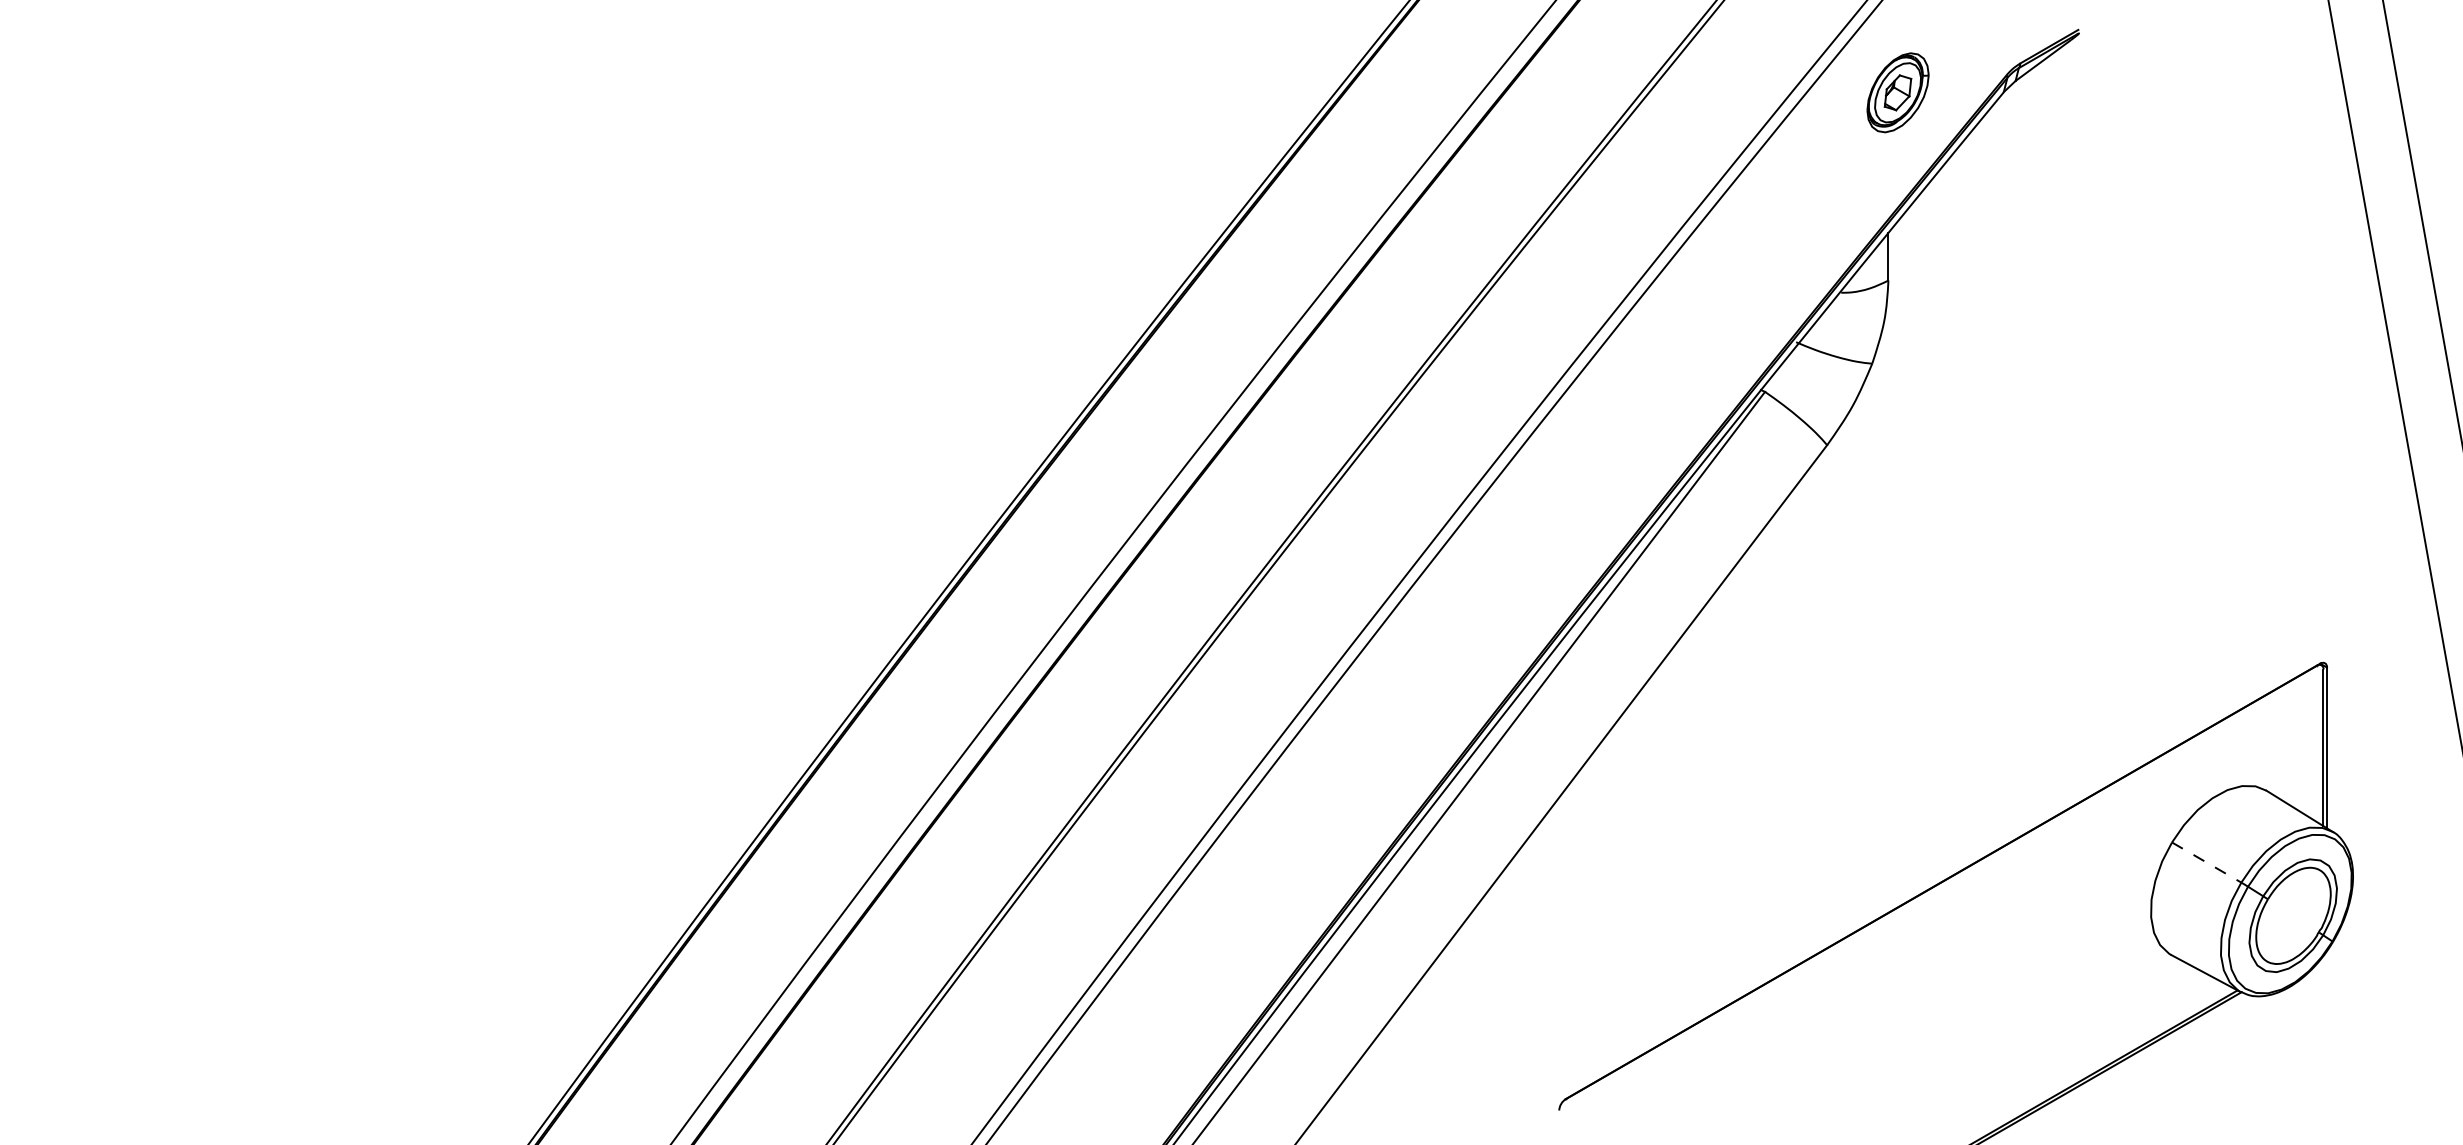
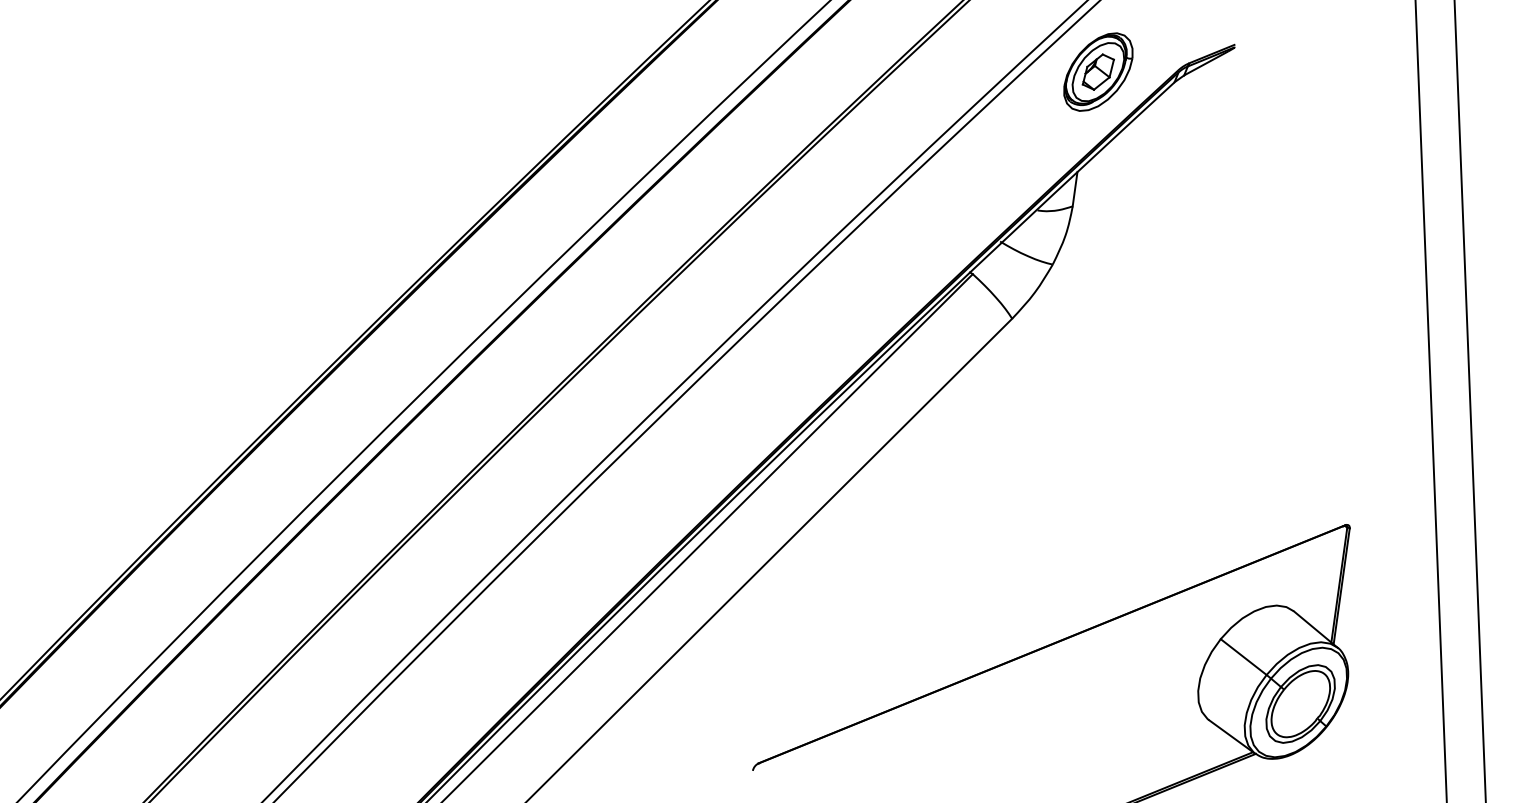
part: (1897, 92) -> (1098, 71), size x1.43
line: (2207, 862) -> (1244, 657), dashed -> solid

